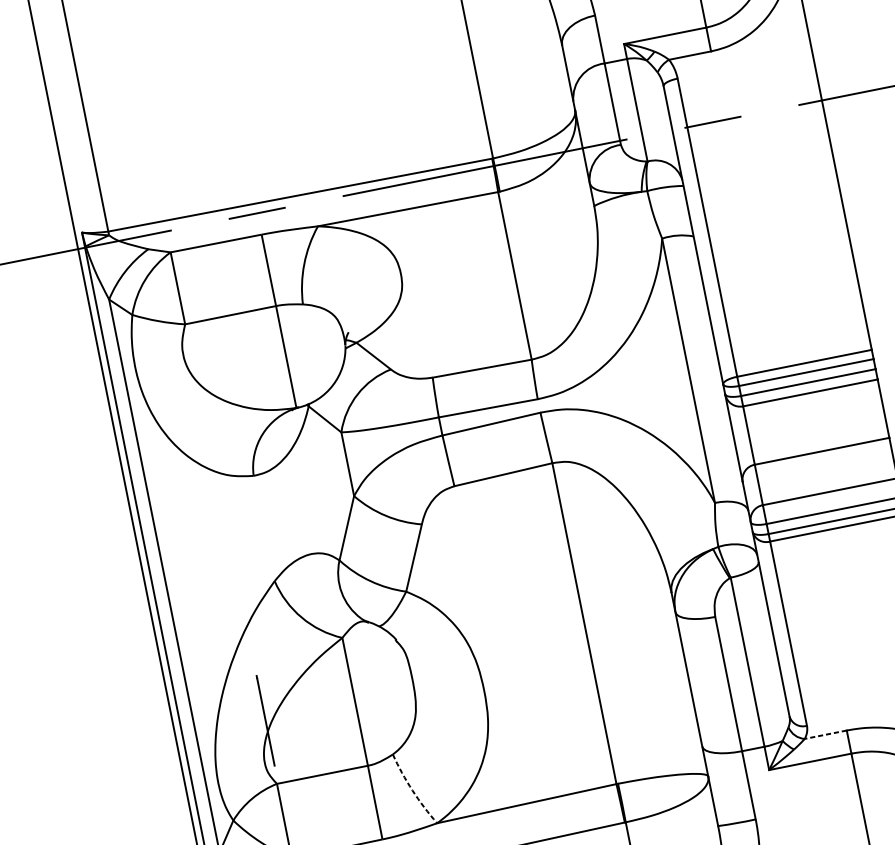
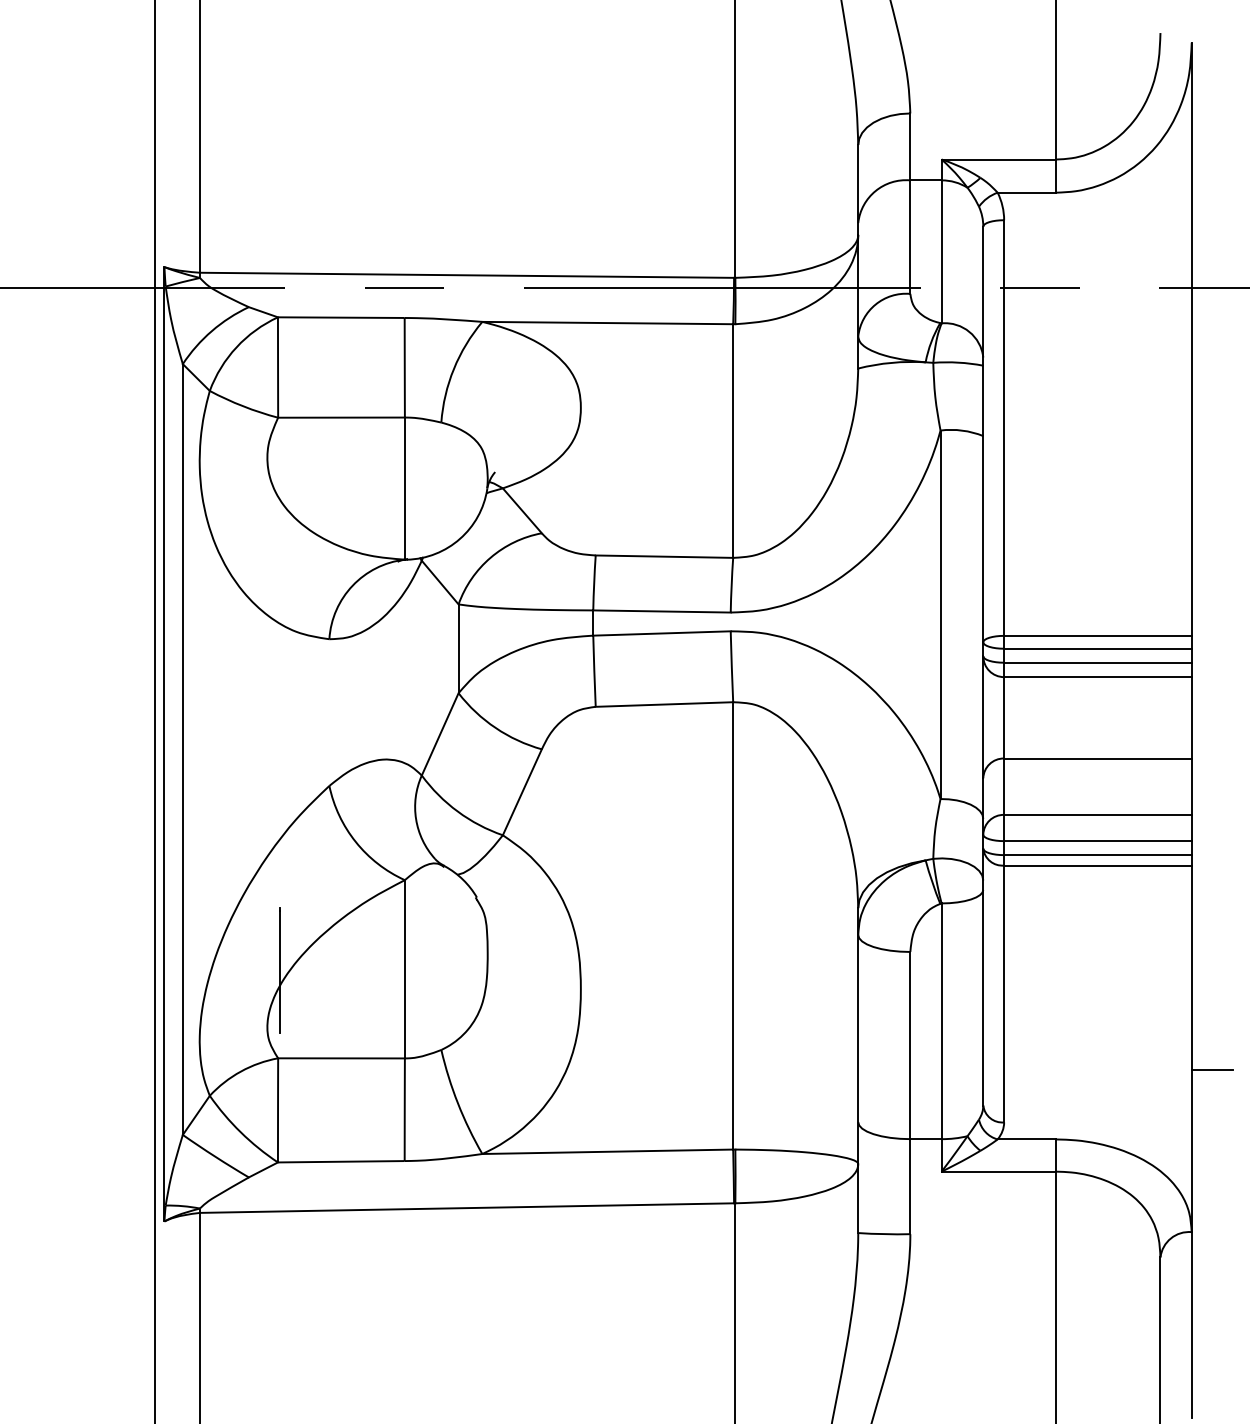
line: (825, 734) -> (1026, 1139), dashed -> solid
arc: (412, 790) -> (458, 1103), dashed -> solid

